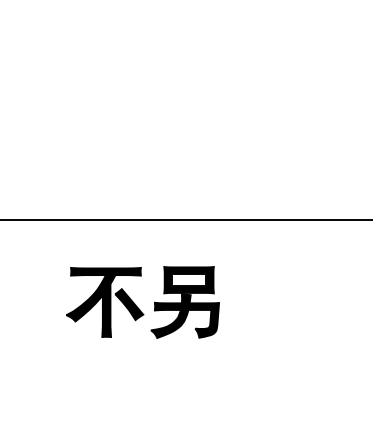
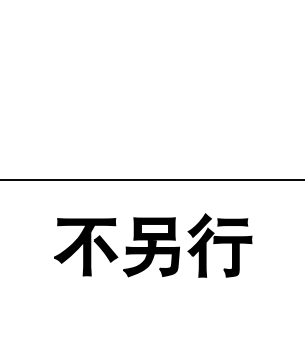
part: (268, 300) -> (219, 245), added

